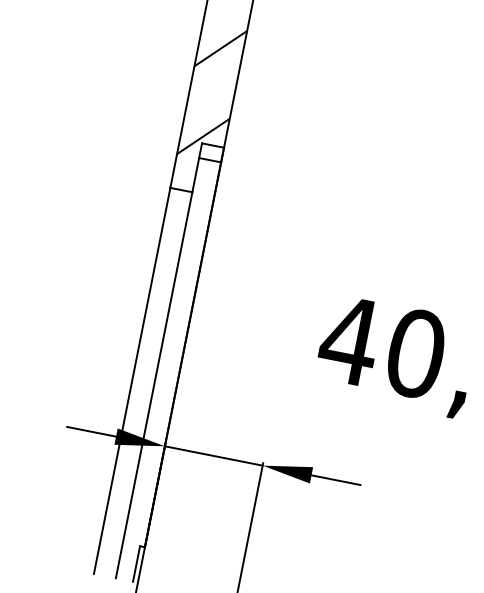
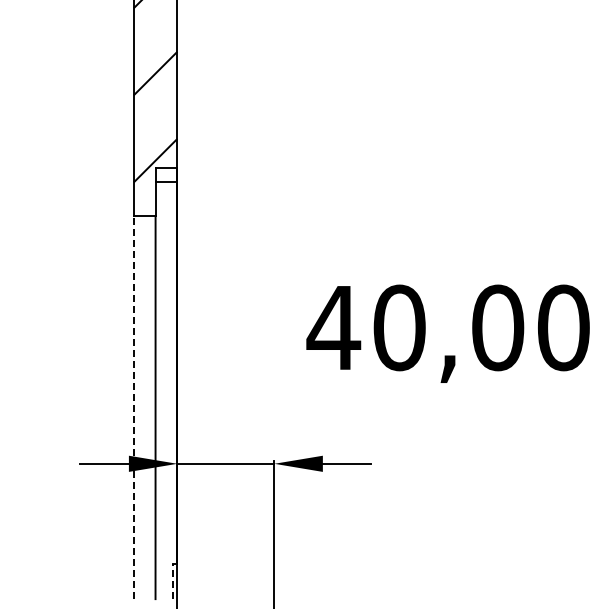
line: (131, 380) -> (133, 407), solid -> dashed
line: (136, 563) -> (172, 581), solid -> dashed

